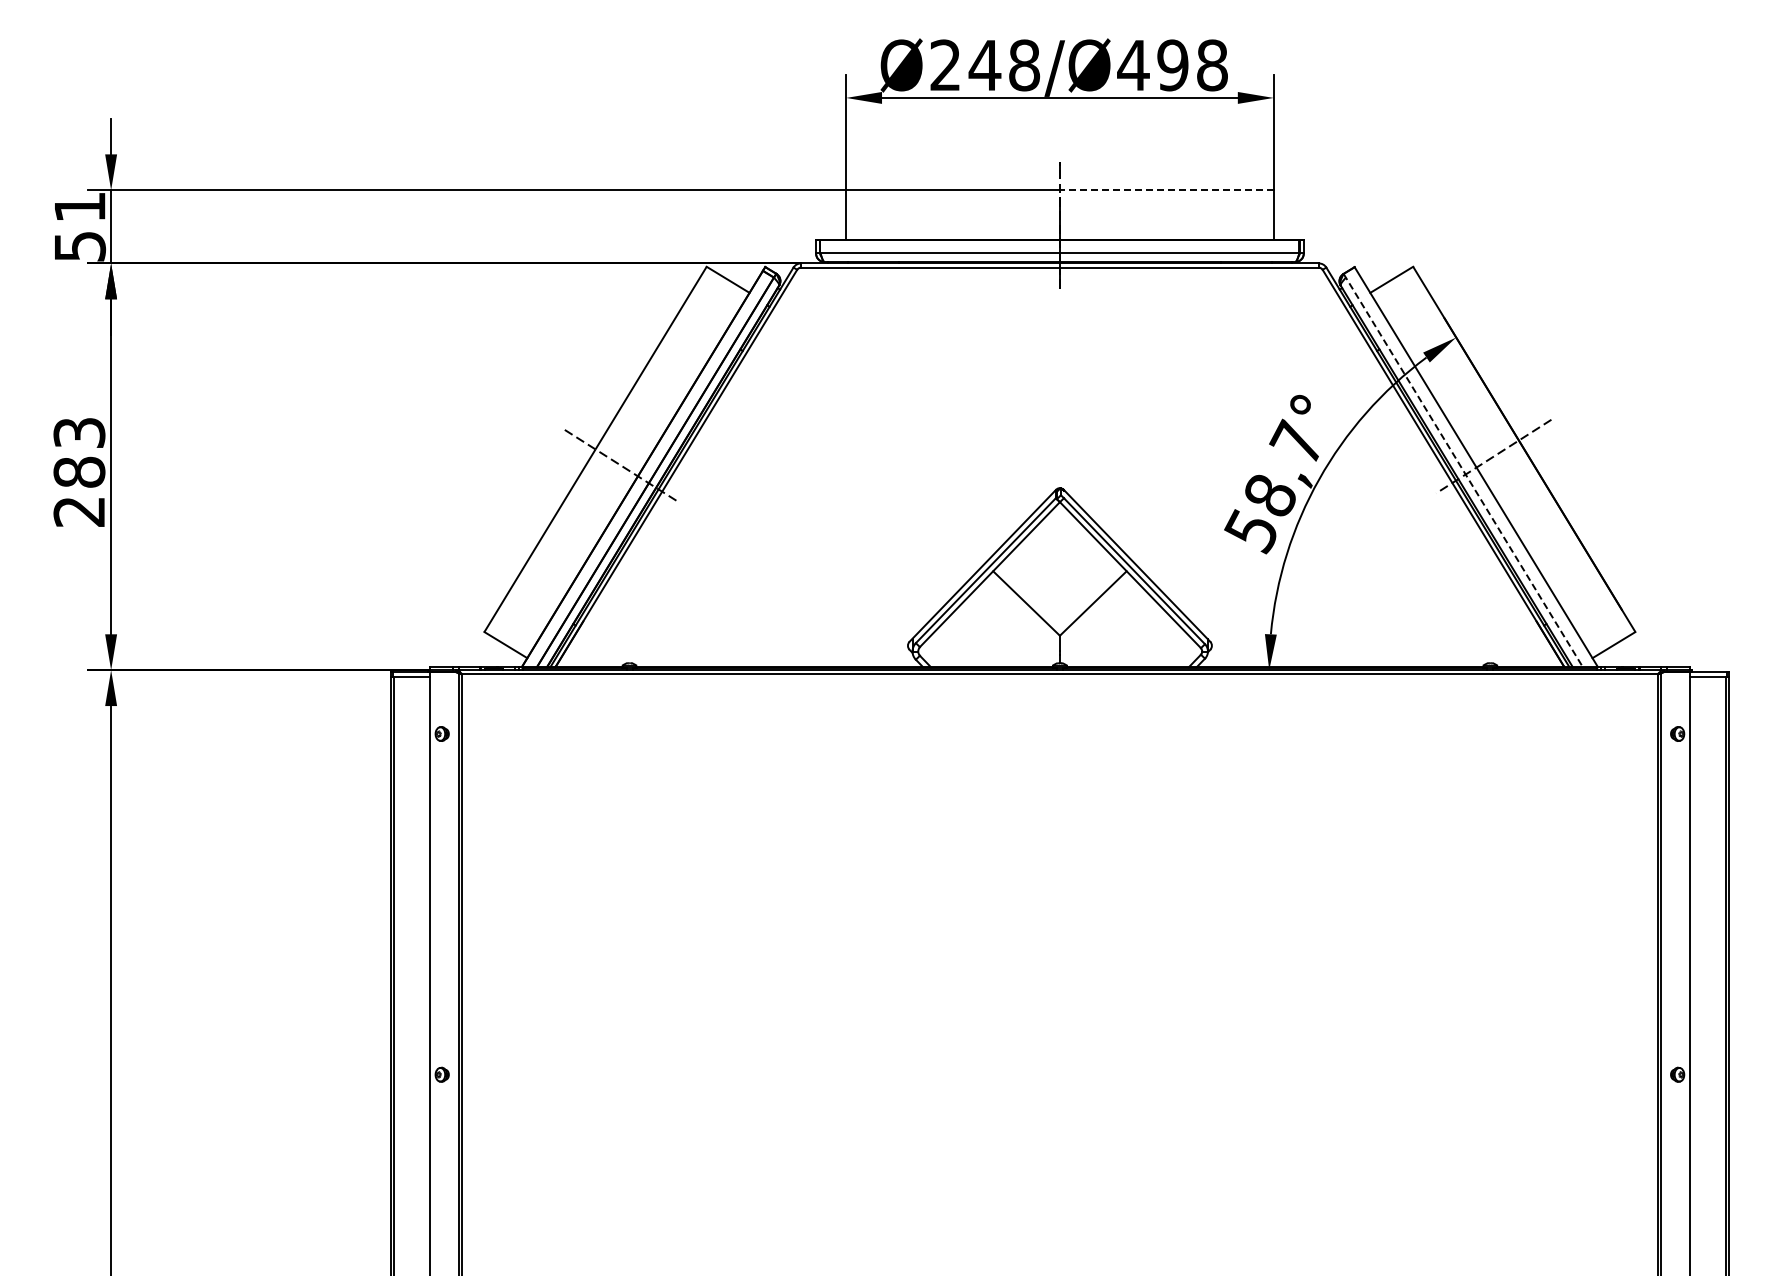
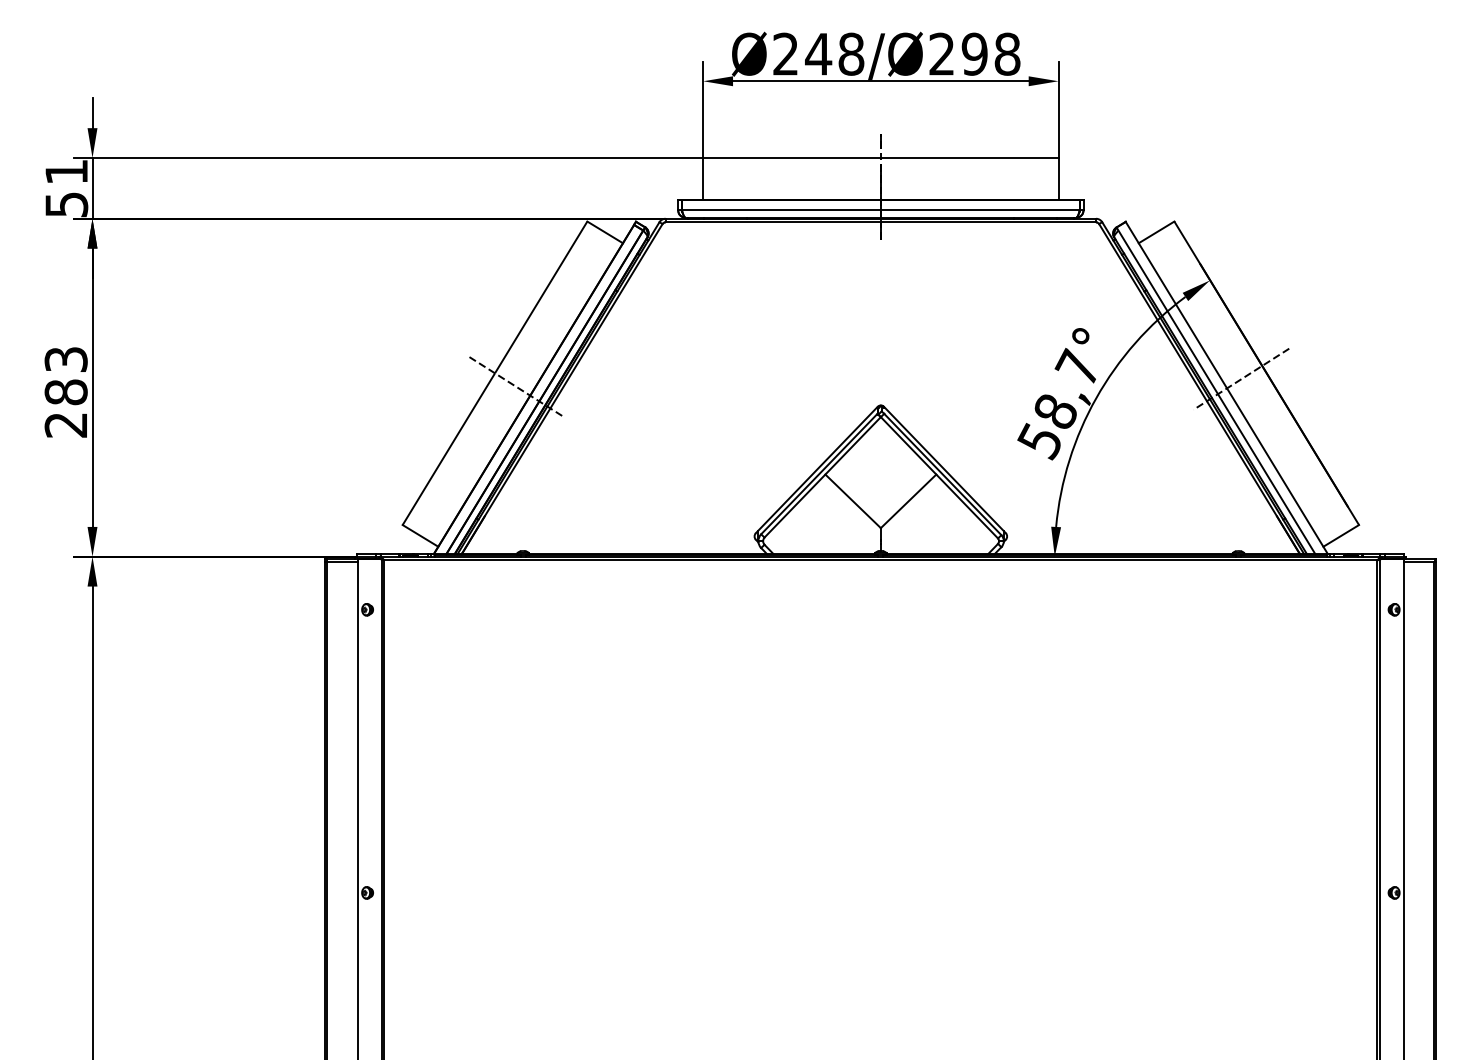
text: (1133, 64) -> (941, 53), Ø248/Ø498 -> Ø248/Ø298
line: (1166, 190) -> (969, 158), dashed -> solid
line: (1463, 471) -> (1216, 391), dashed -> solid

